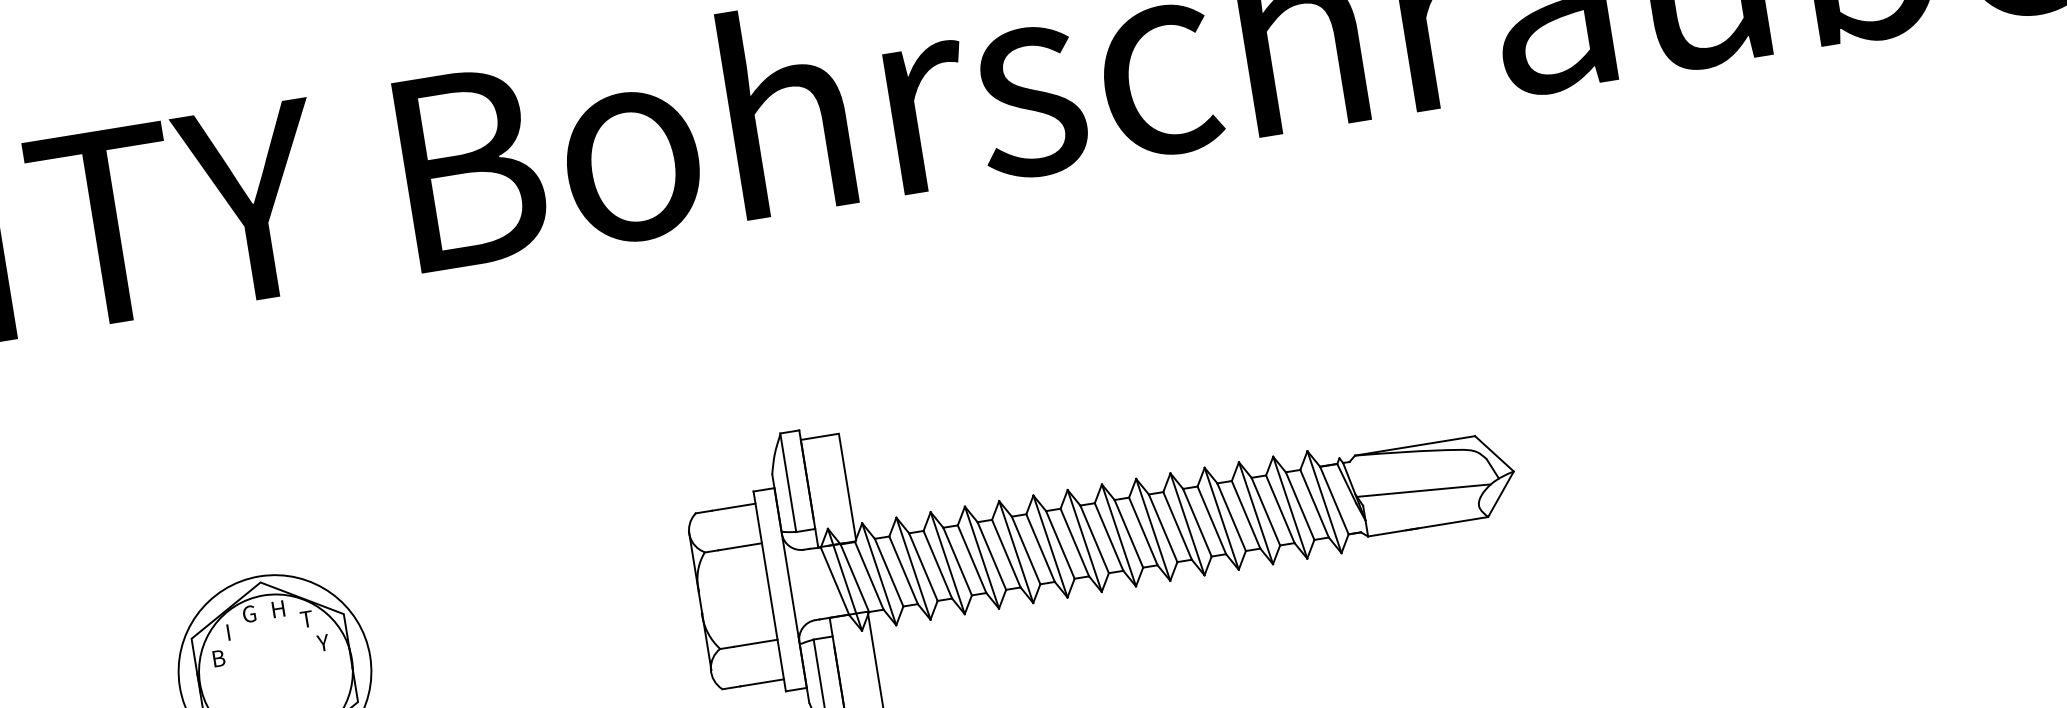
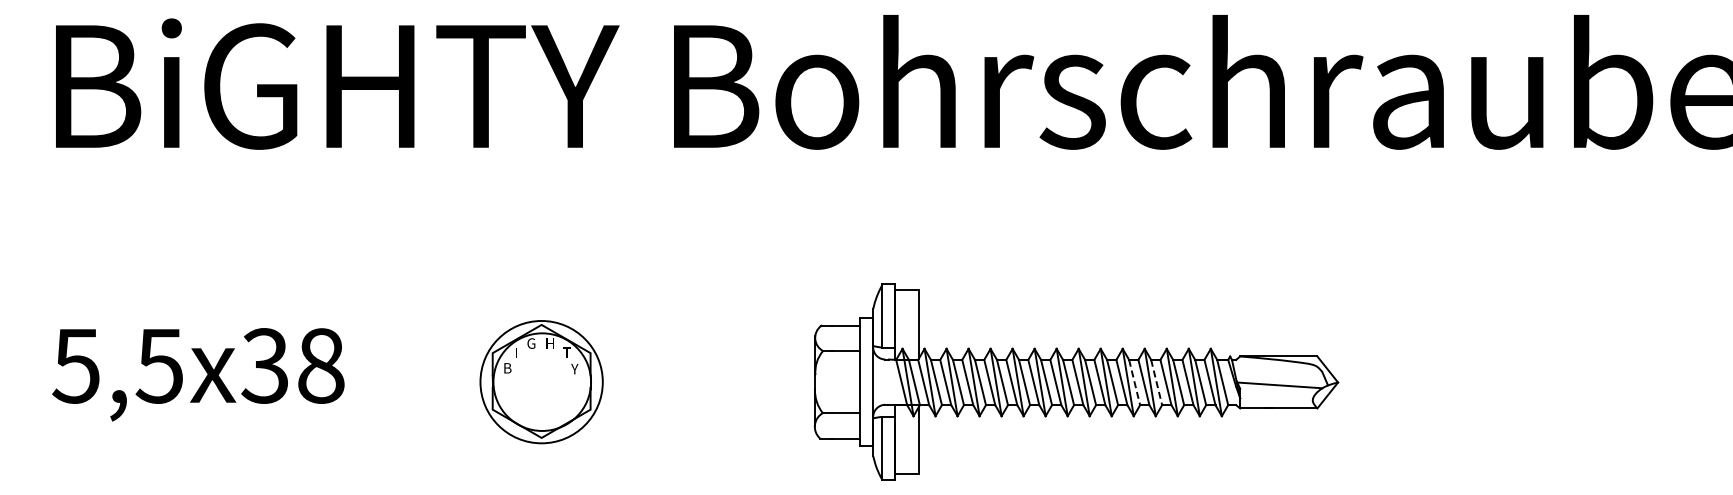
line: (1231, 518) -> (1156, 383), solid -> dashed
line: (1197, 524) -> (1134, 383), solid -> dashed

